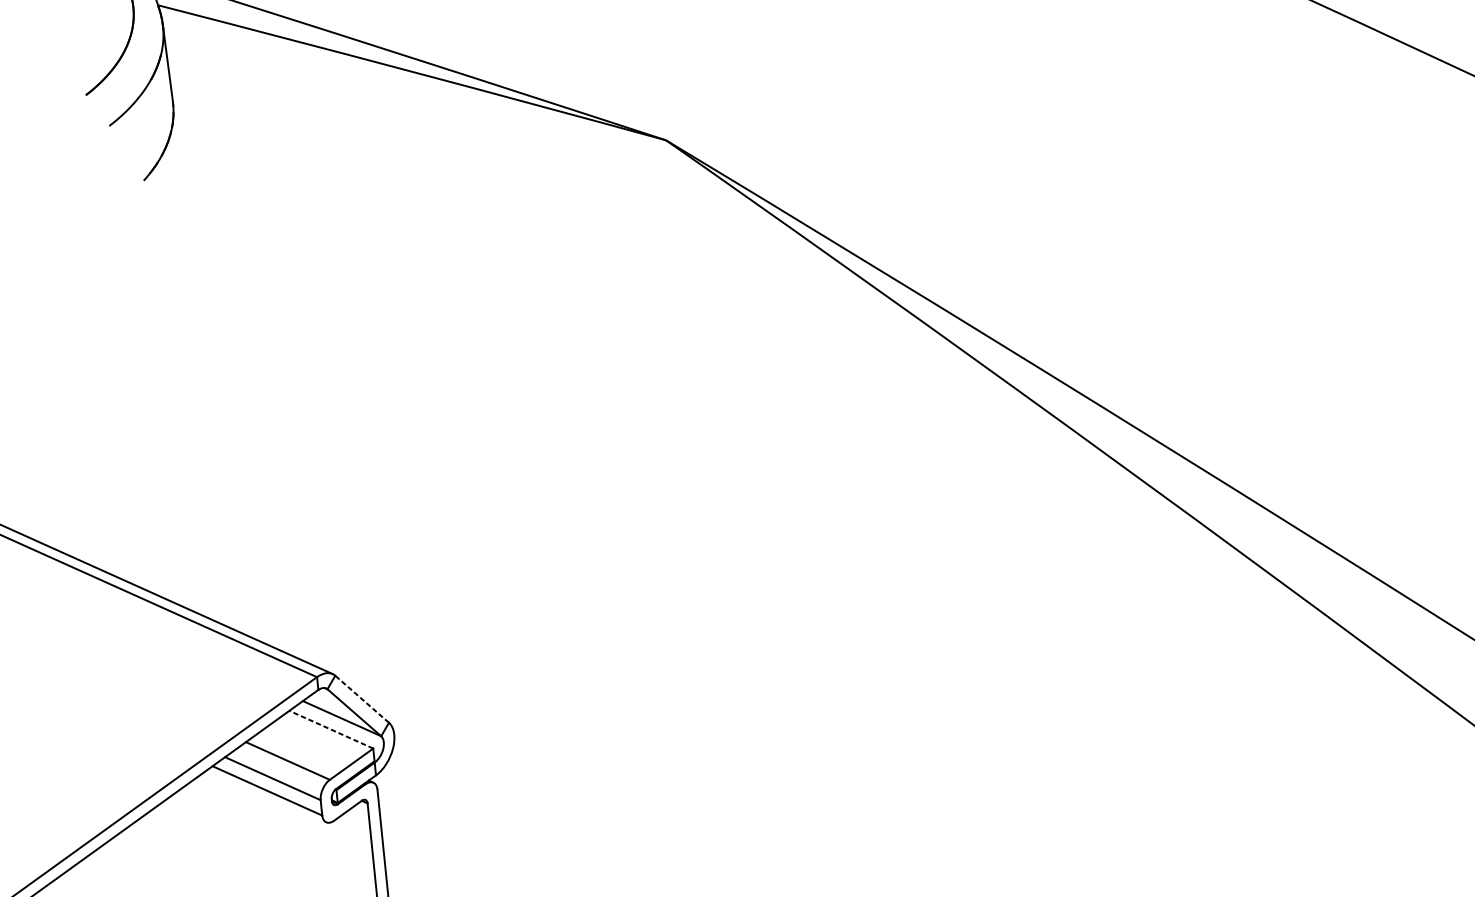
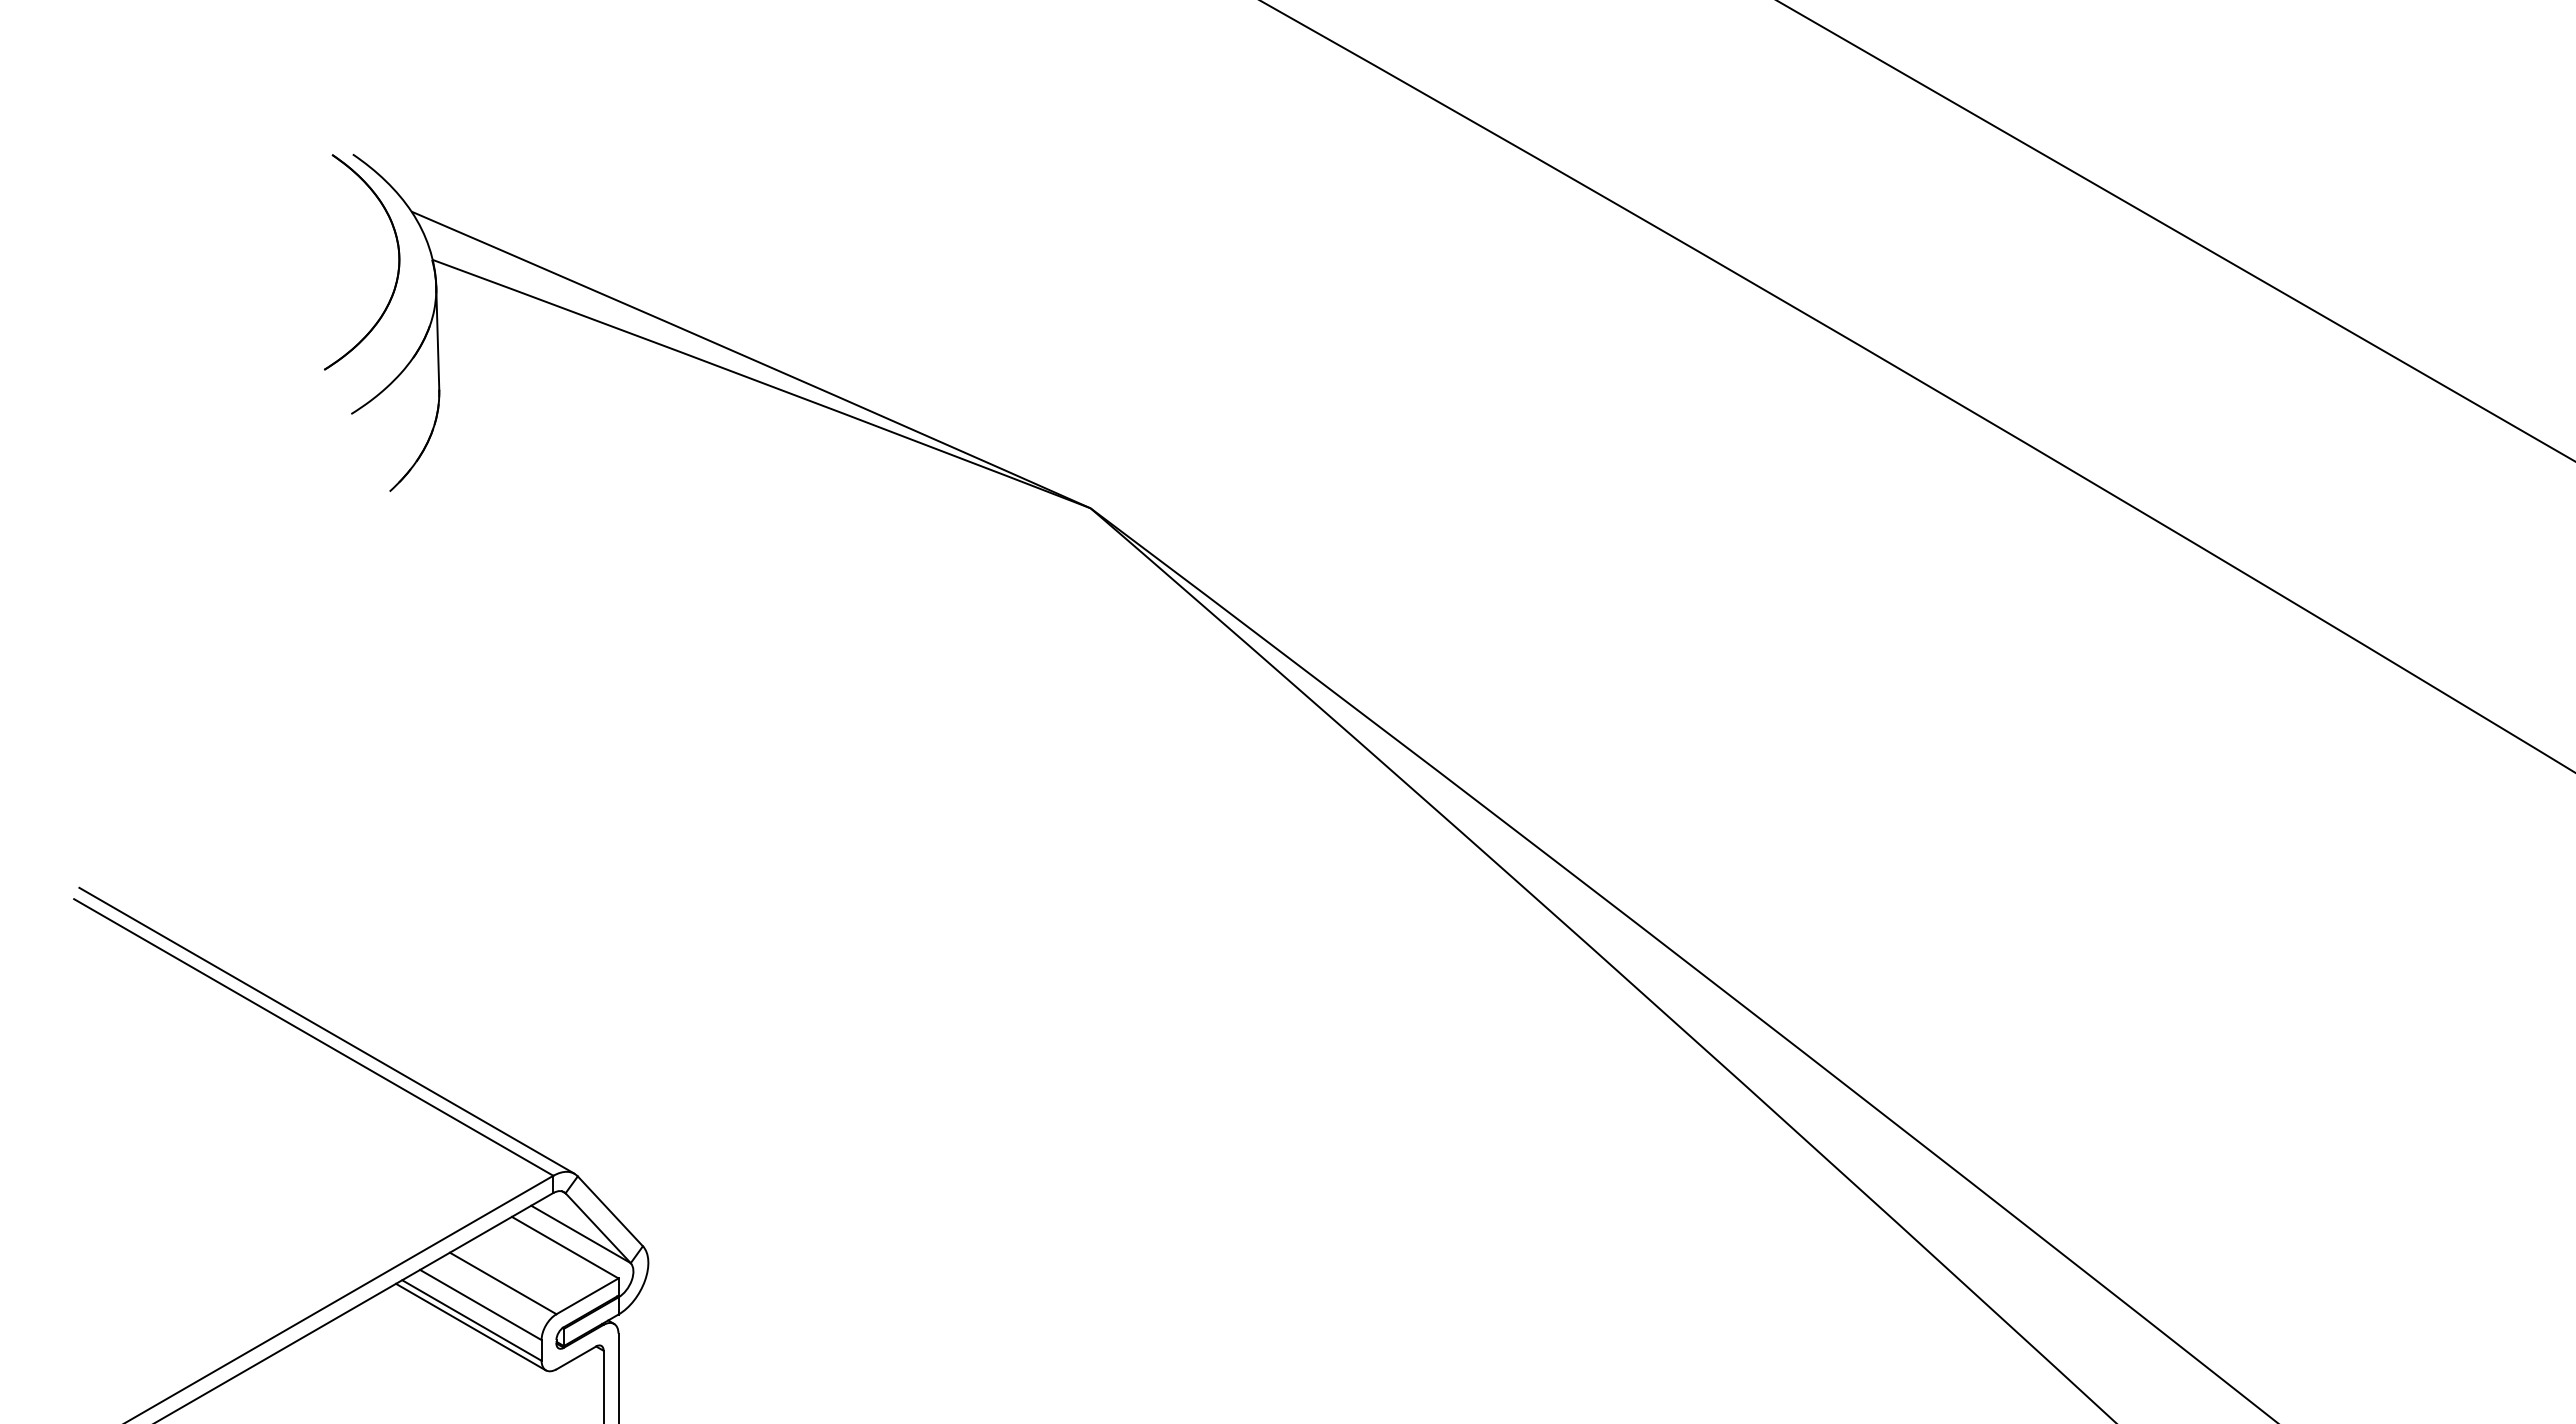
line: (362, 699) -> (610, 1211), dashed -> solid
line: (331, 729) -> (565, 1247), dashed -> solid
line: (266, 795) -> (470, 1326), added

